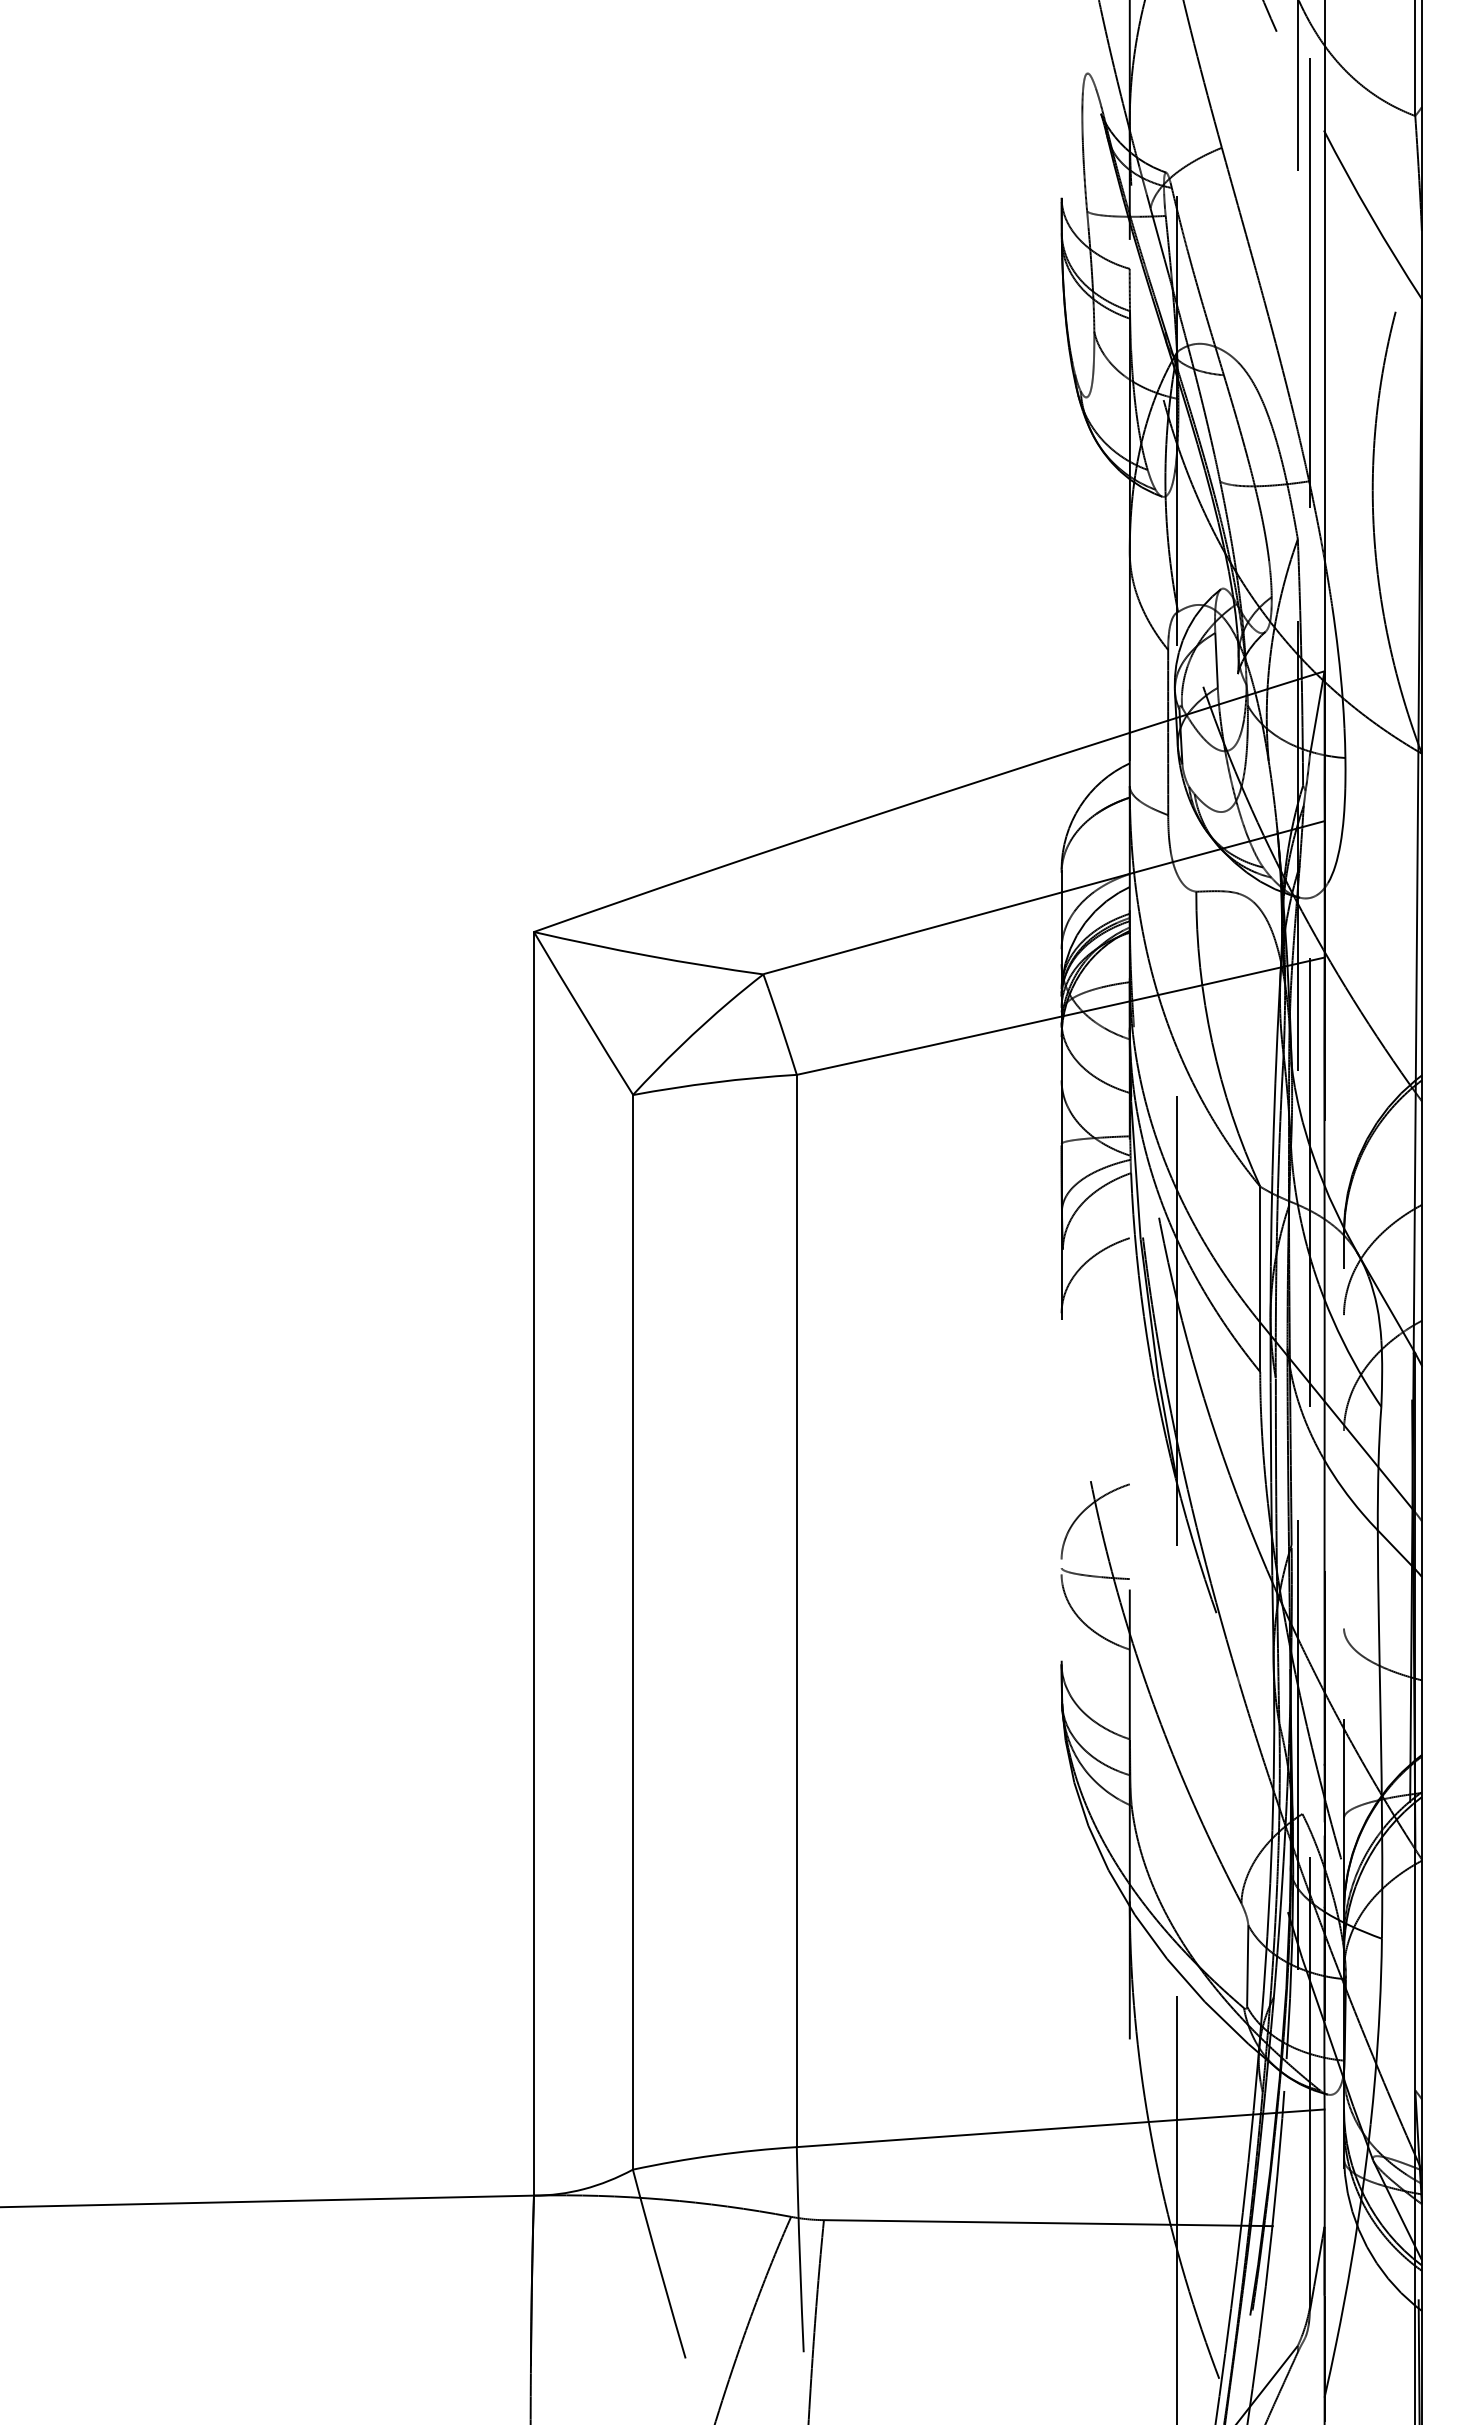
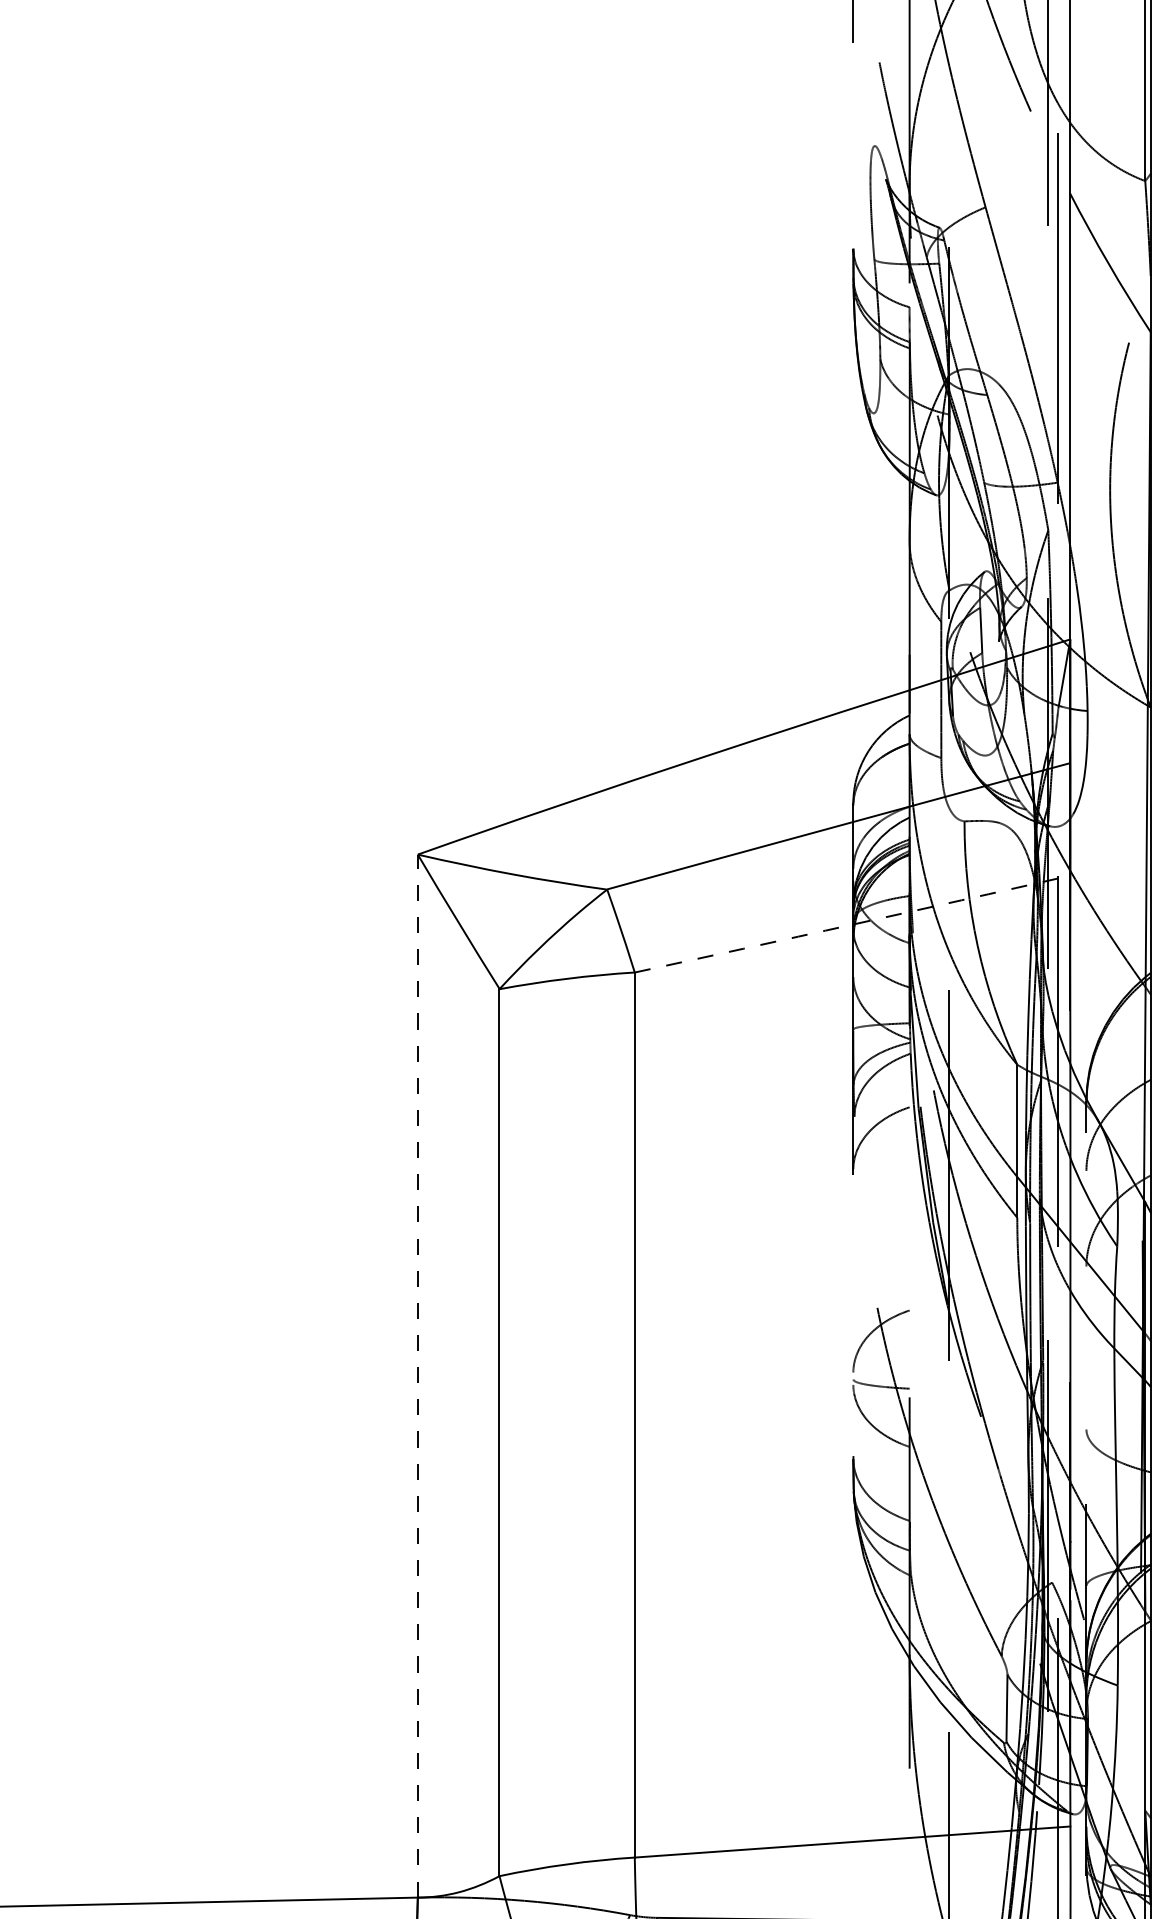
arc: (1060, 1016) -> (852, 924), solid -> dashed
line: (533, 1563) -> (417, 1375), solid -> dashed

